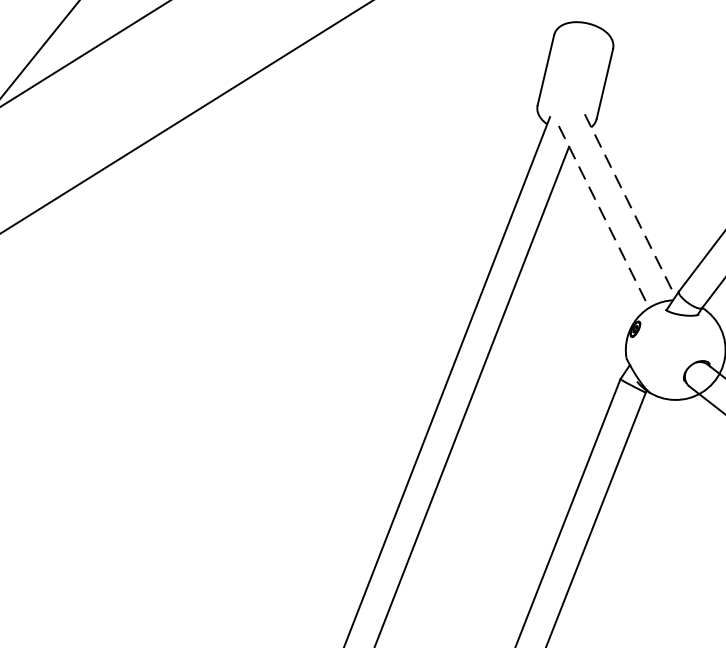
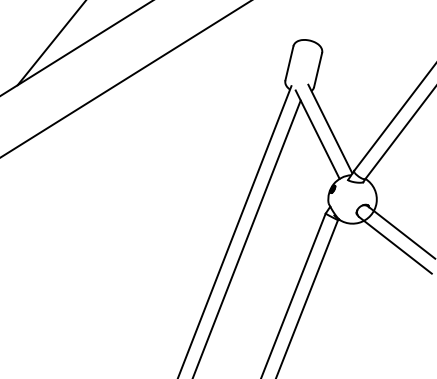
line: (630, 206) -> (330, 129), dashed -> solid
line: (603, 218) -> (317, 135), dashed -> solid

